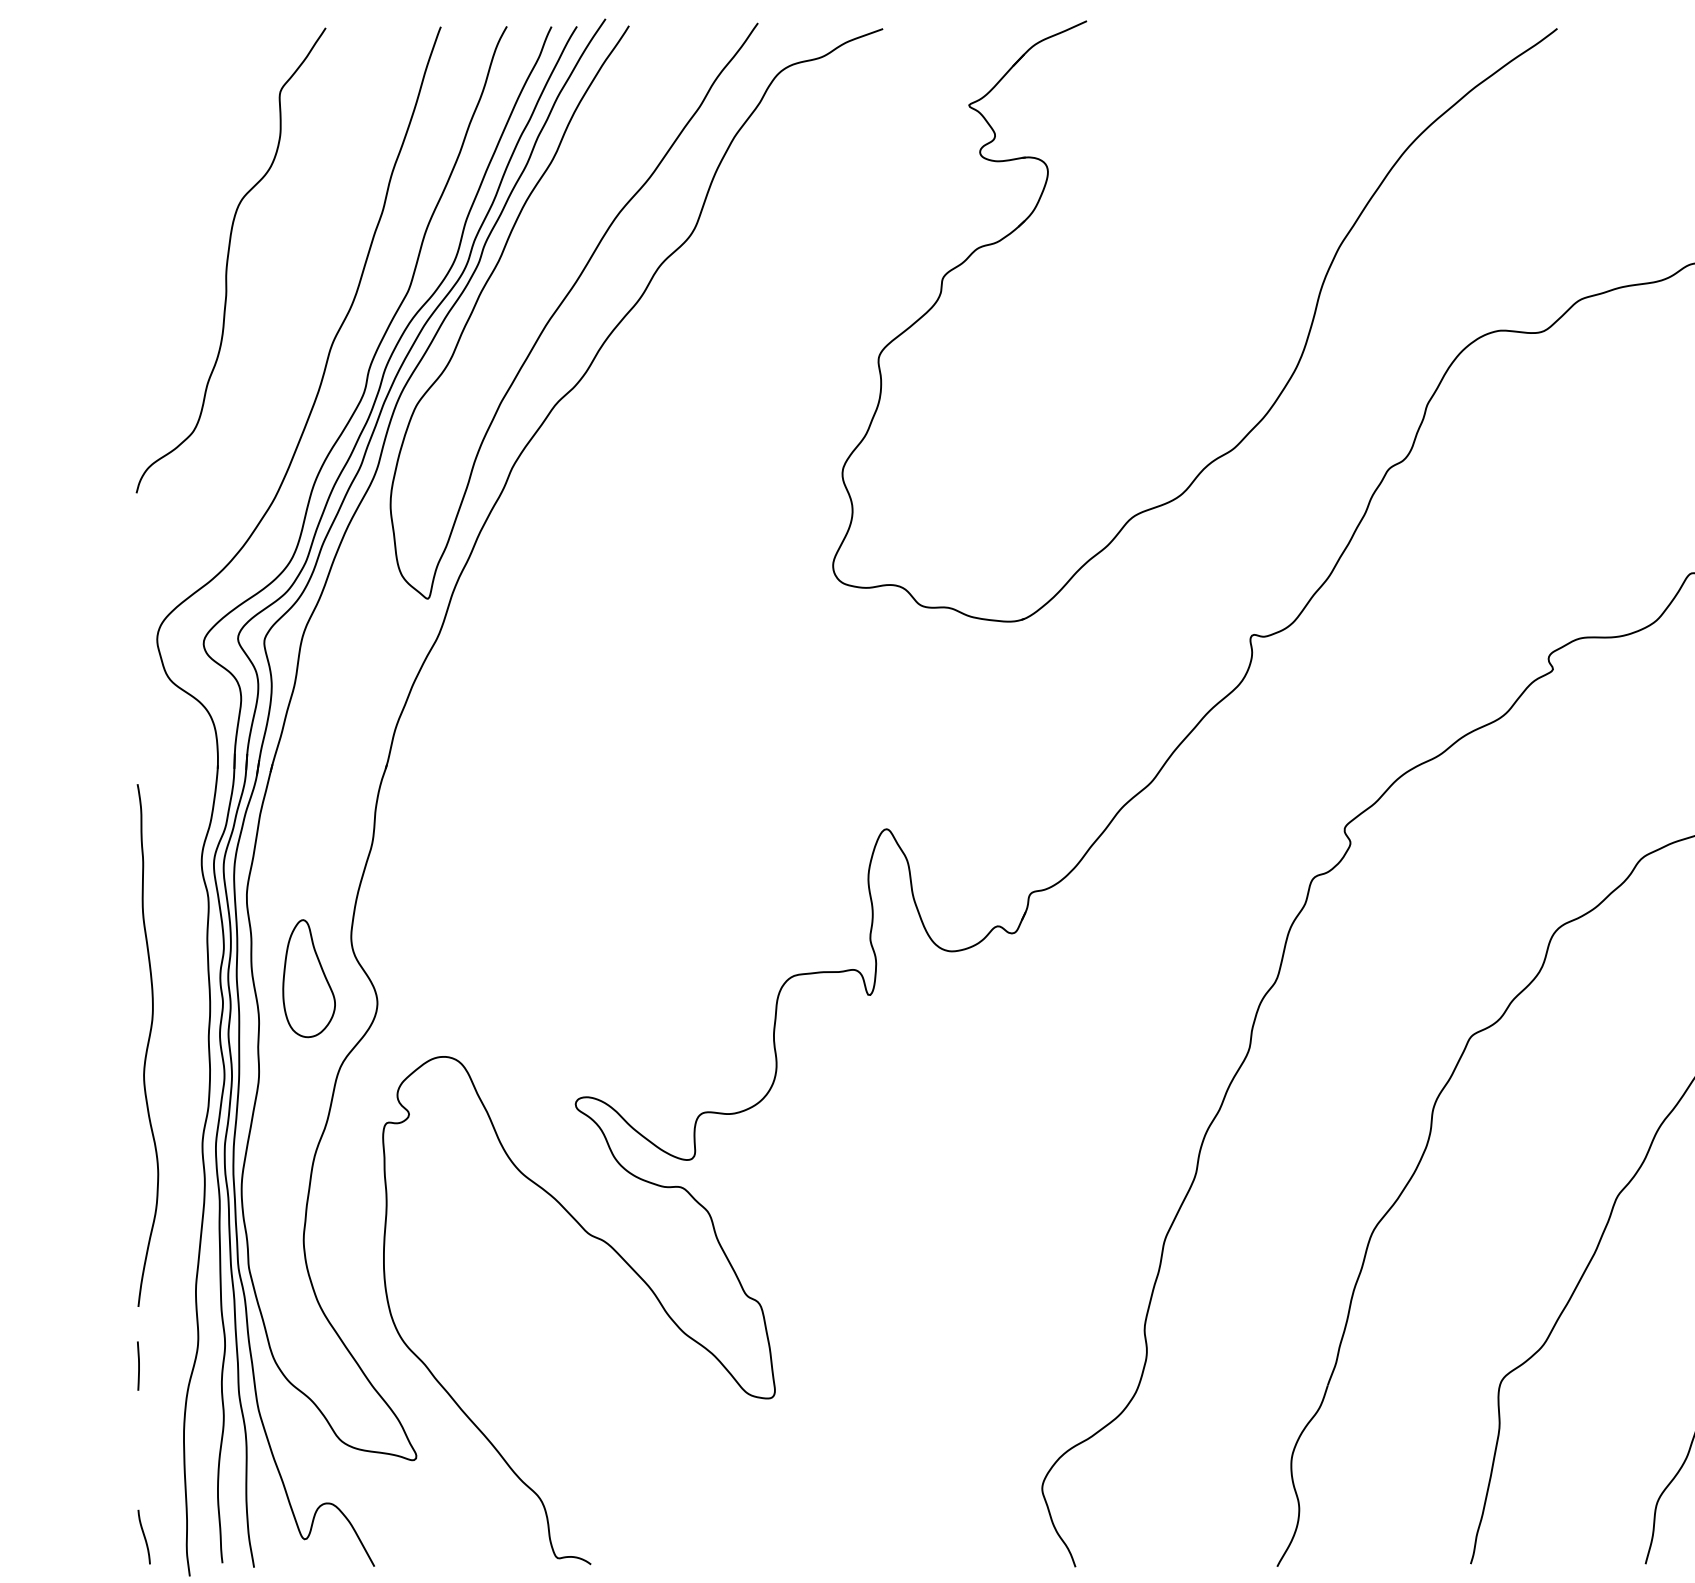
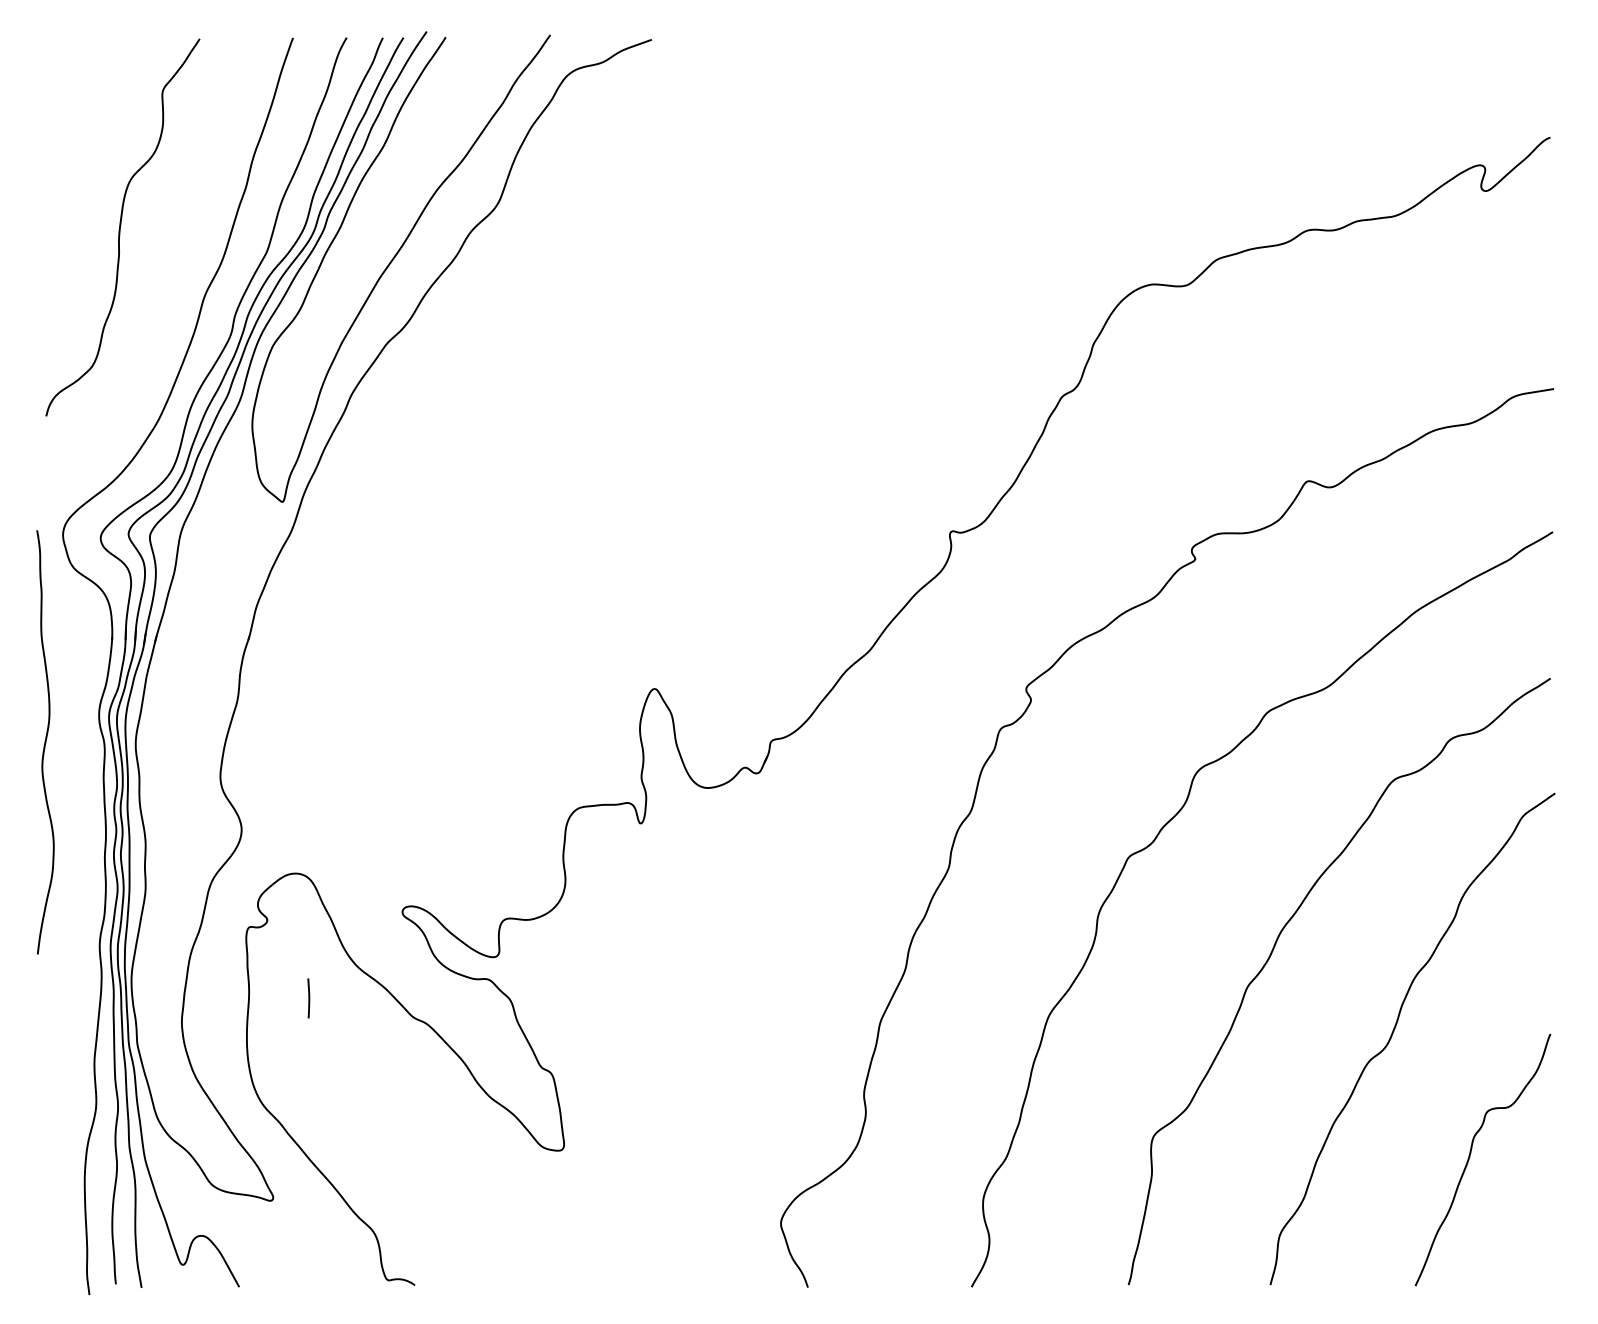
part: (1290, 375) -> (982, 320), removed
part: (309, 977) -> (186, 809), removed
curve: (147, 1045) -> (45, 742), moved
line: (138, 1366) -> (308, 998), moved
curve: (144, 1537) -> (52, 1263), removed

